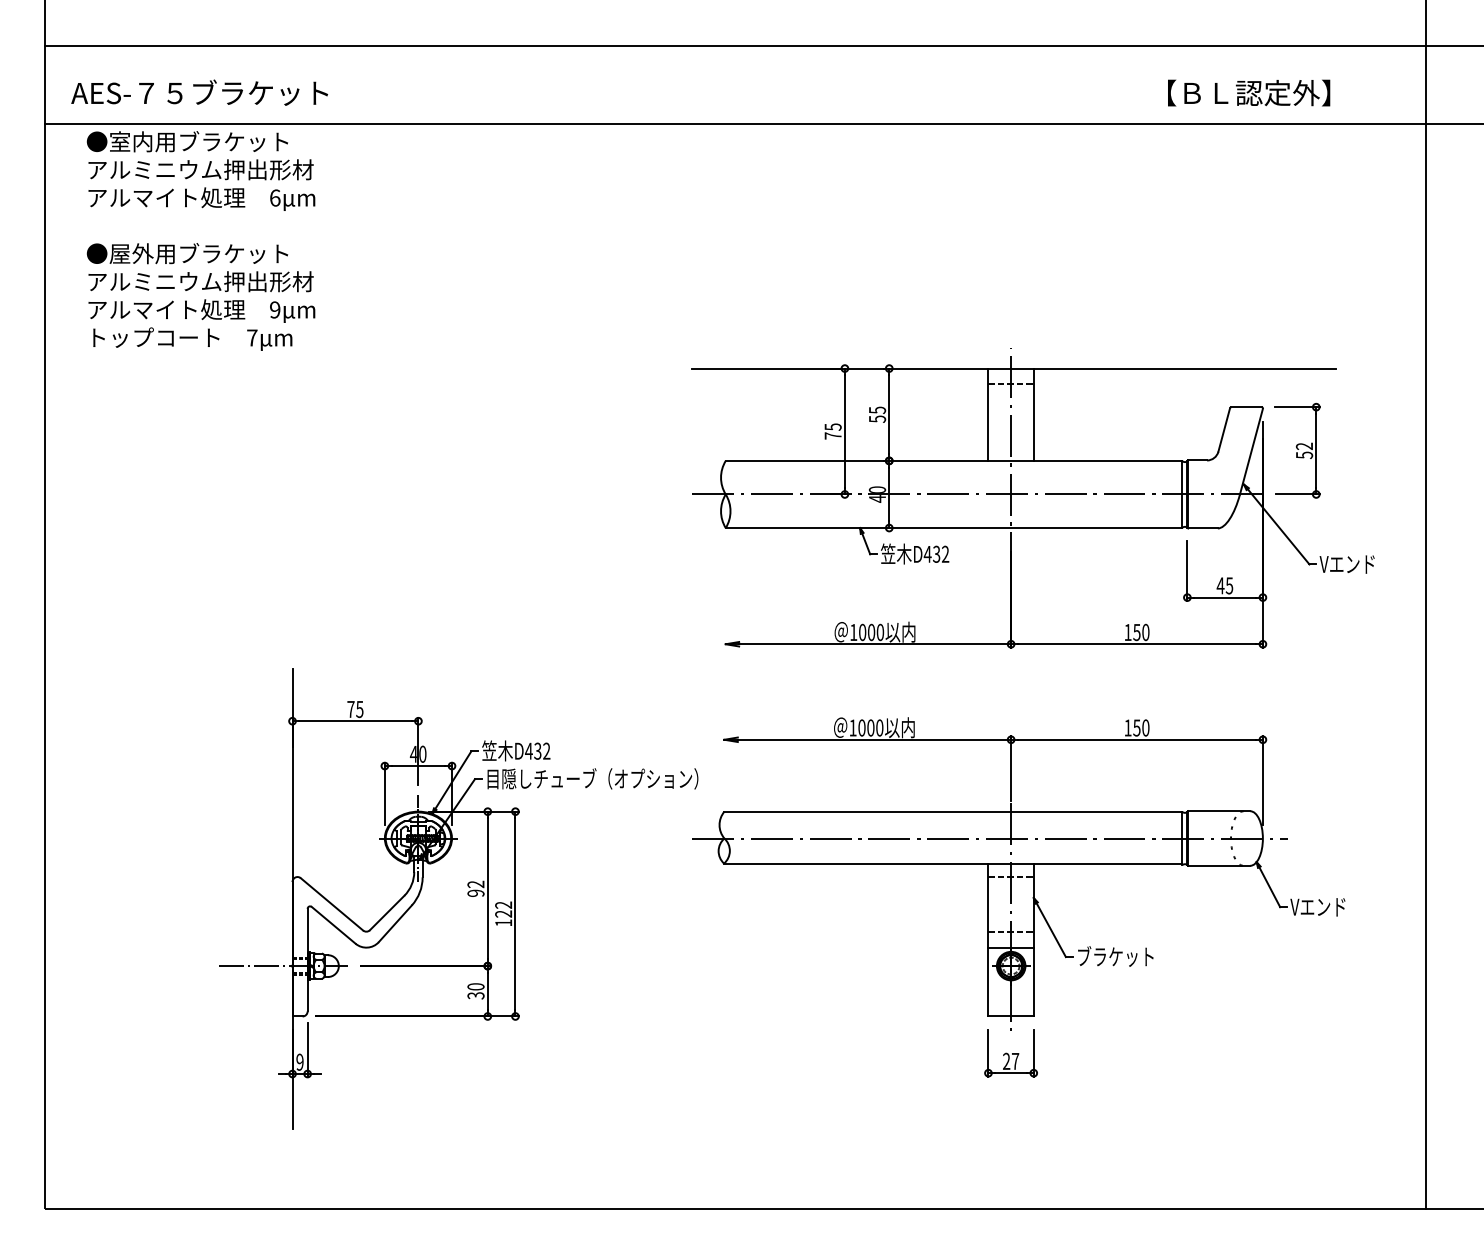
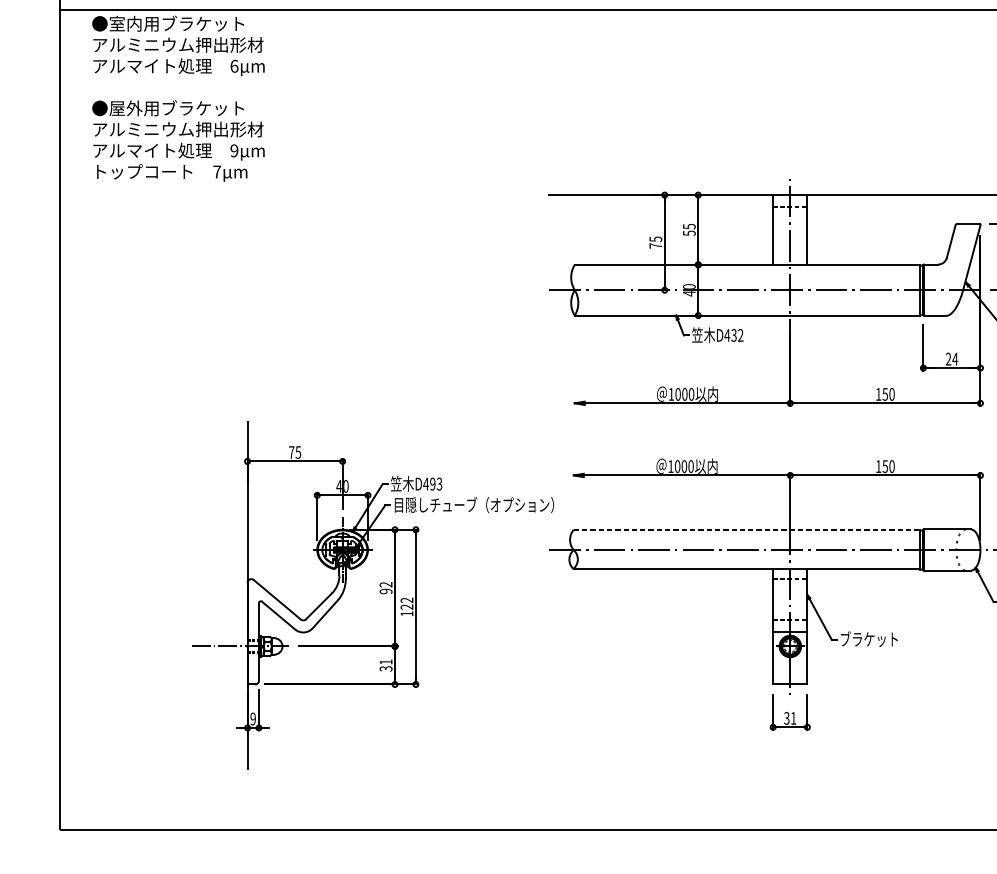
text: (1224, 585) -> (951, 358), 45 -> 24
text: (542, 751) -> (436, 484), D432 -> D493
line: (953, 811) -> (746, 529), solid -> dashed
text: (475, 986) -> (385, 661), 30 -> 31
text: (1010, 1061) -> (789, 718), 27 -> 31

